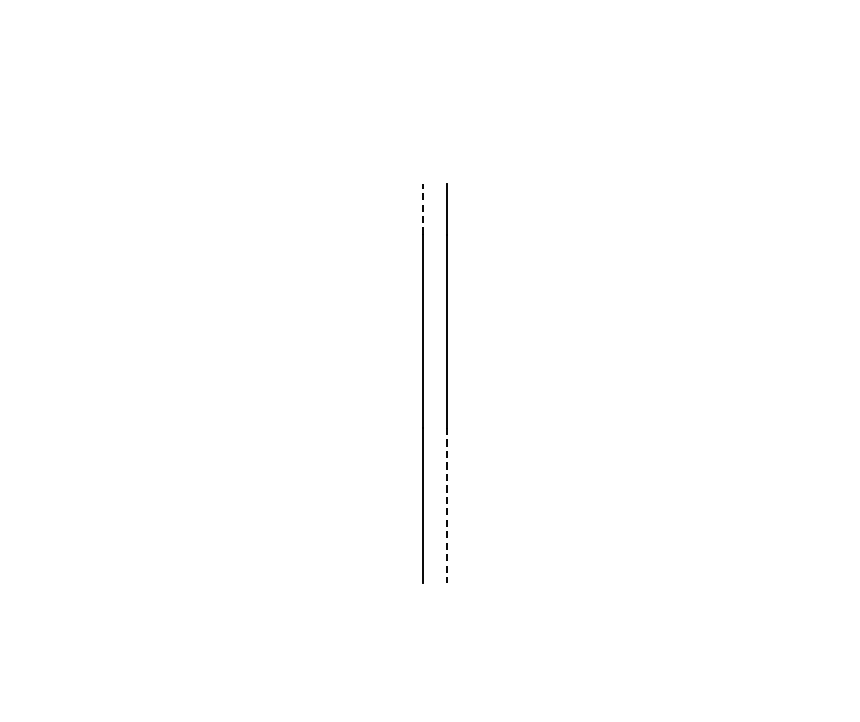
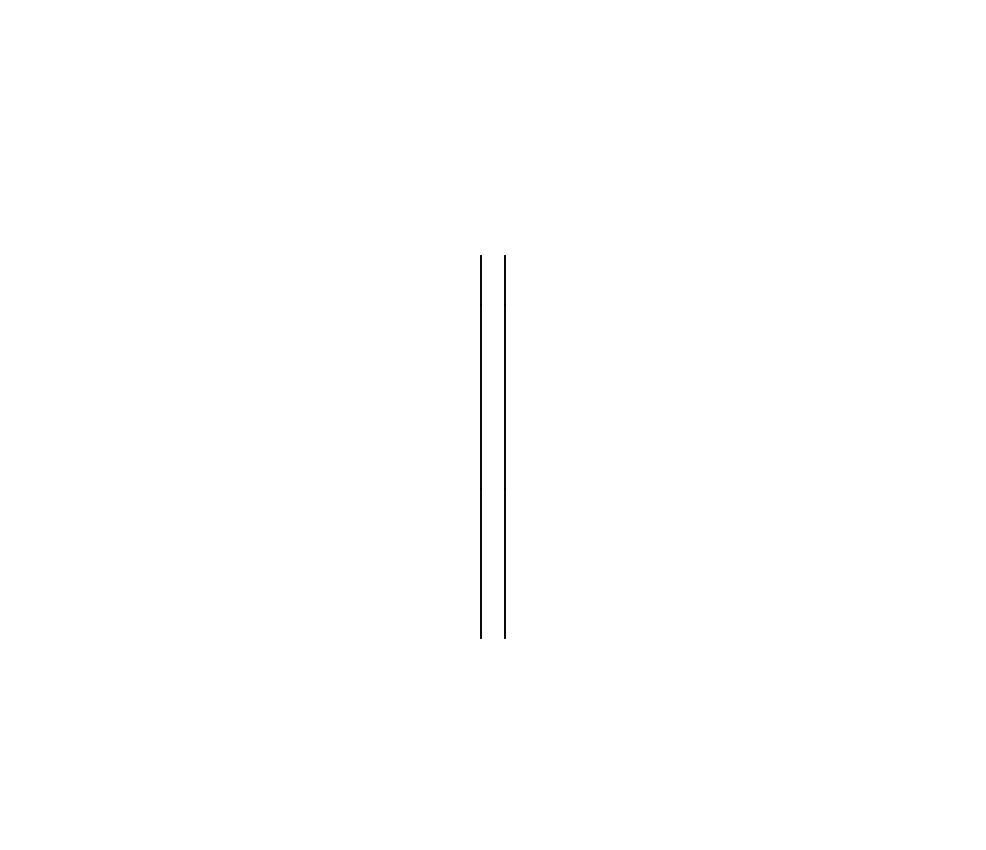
line: (422, 209) -> (481, 280), dashed -> solid
line: (446, 505) -> (504, 563), dashed -> solid

